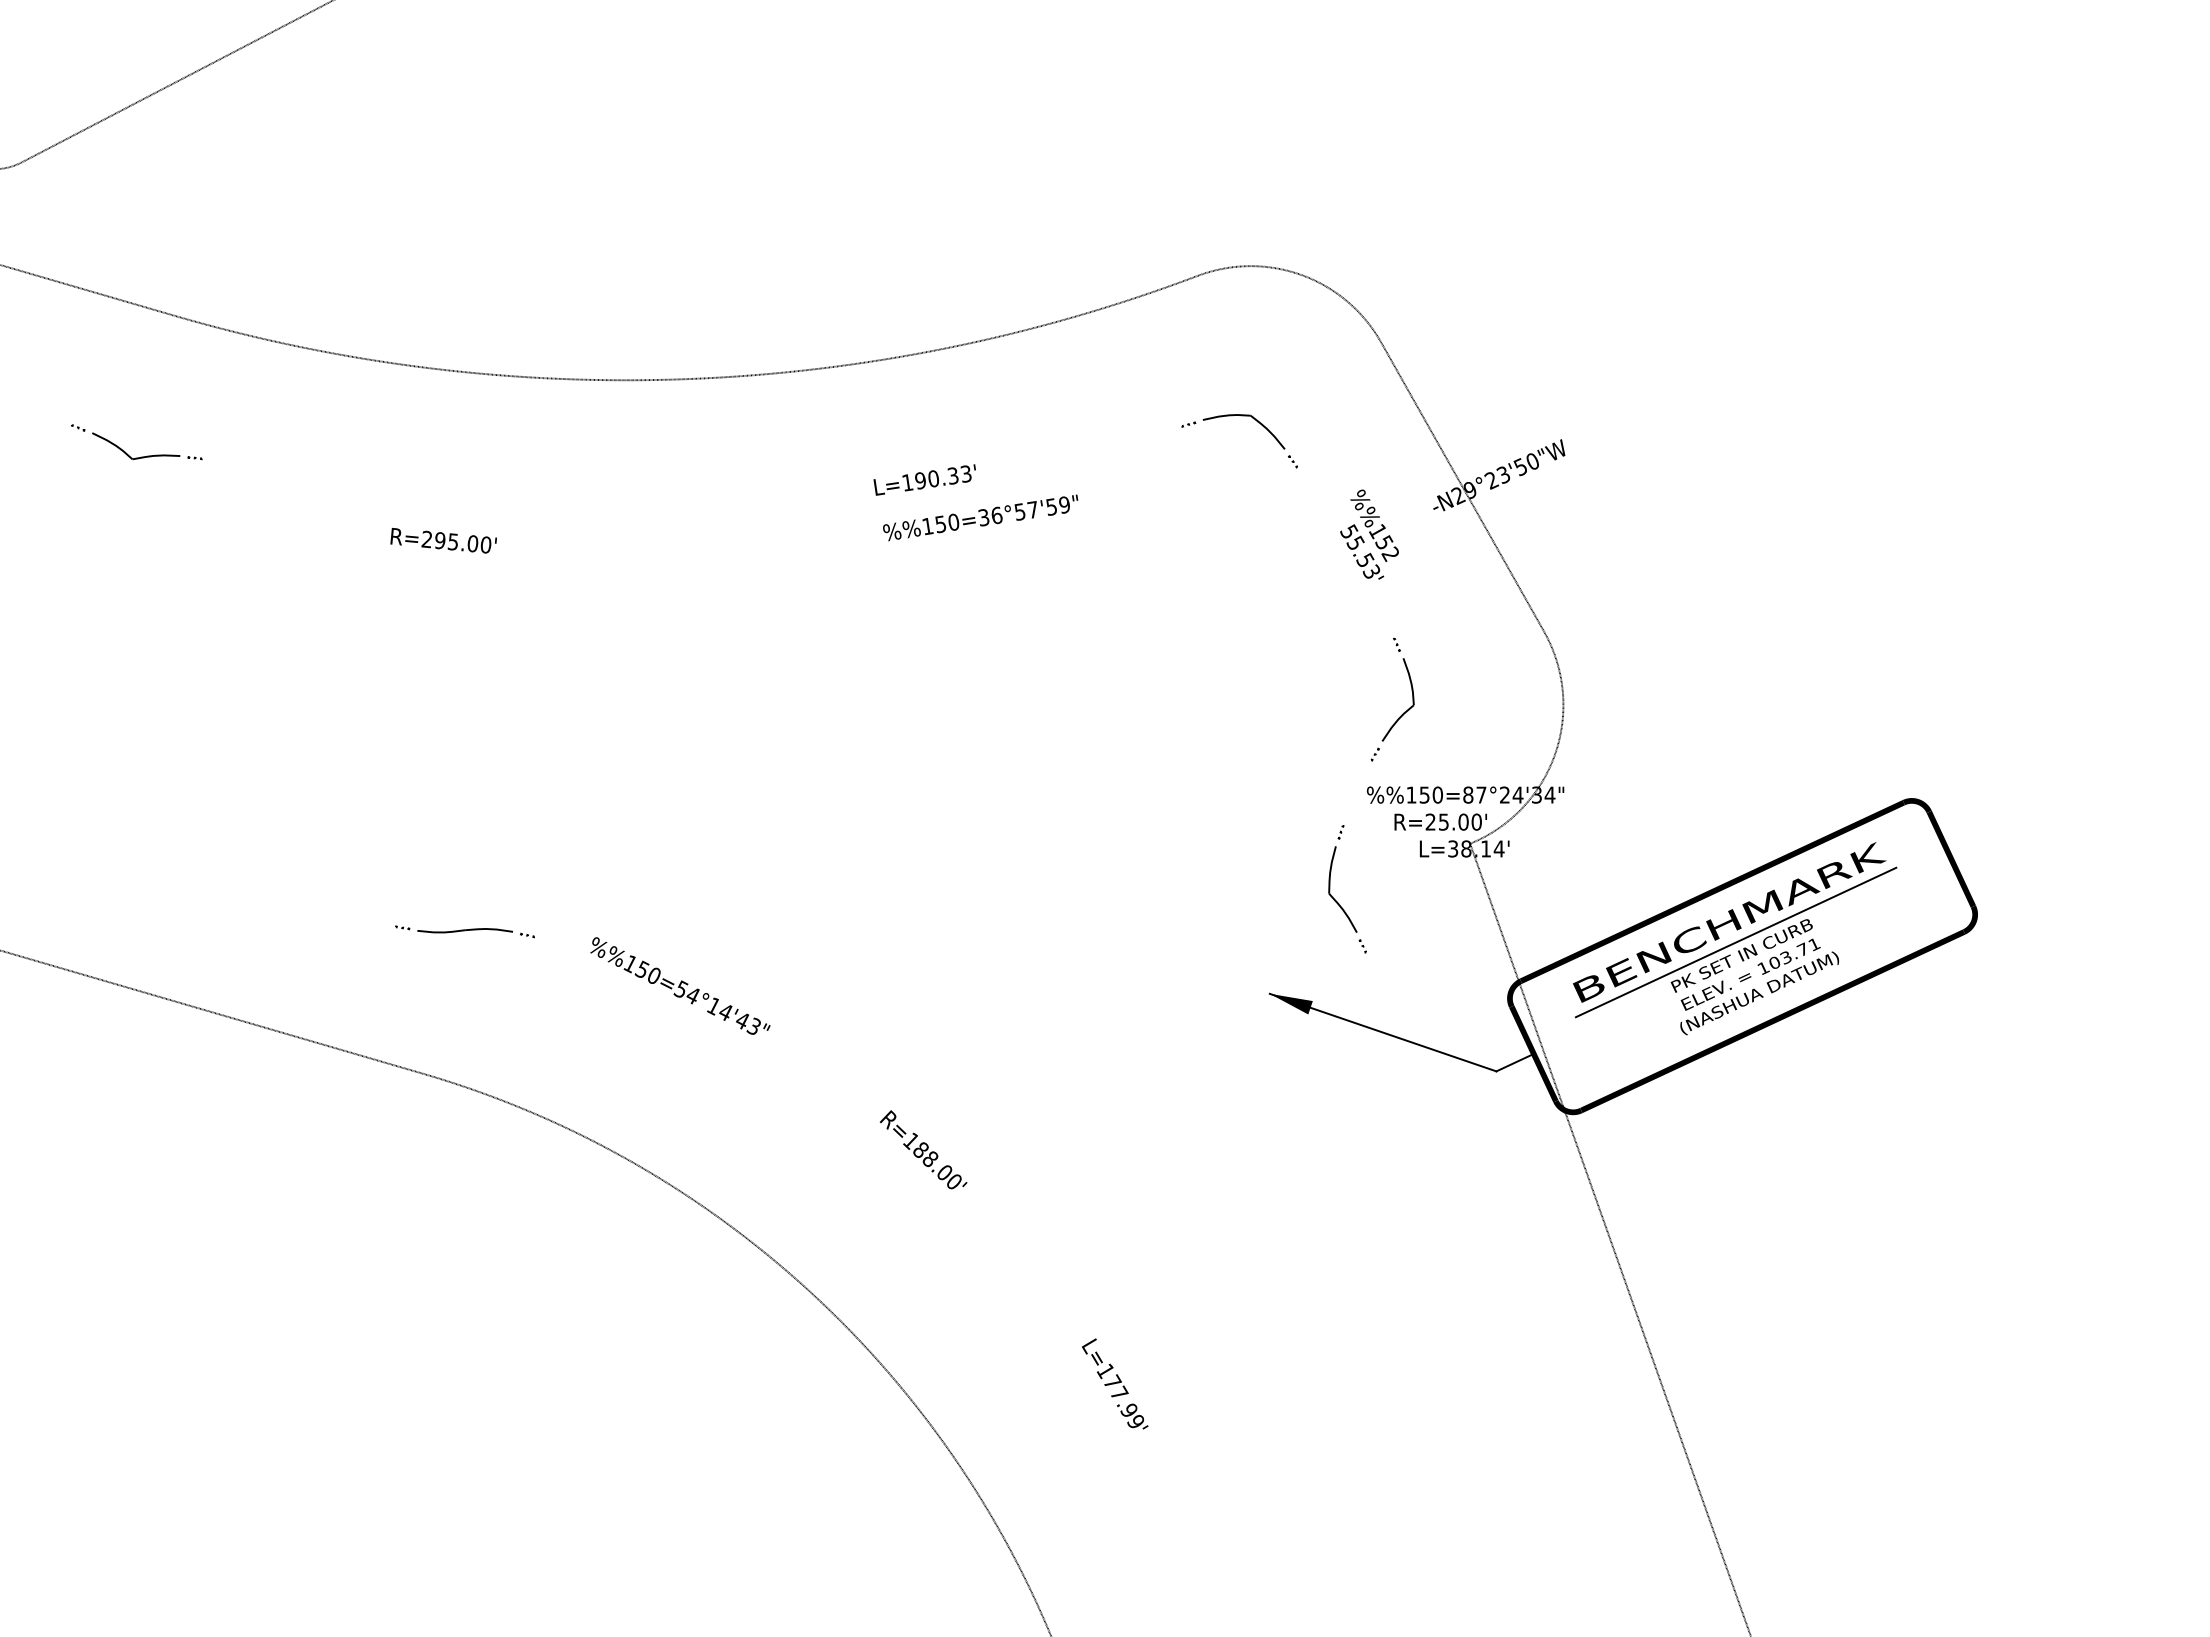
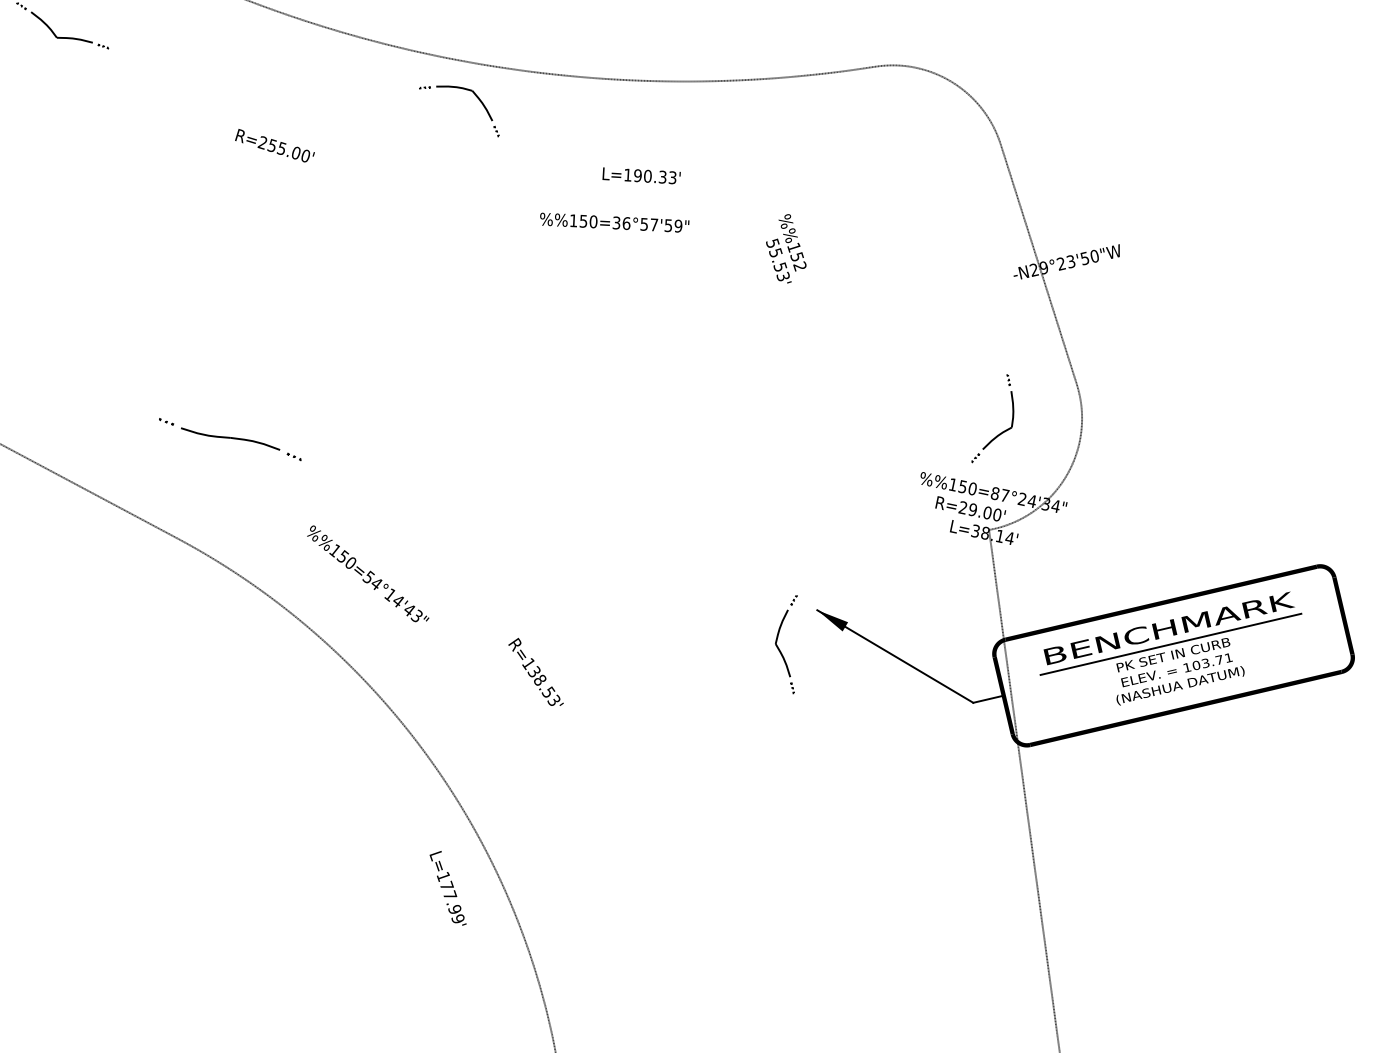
part: (1241, 416) -> (465, 89), moved
text: (980, 517) -> (614, 222), moved
text: (1369, 534) -> (787, 248), moved
text: (439, 540) -> (271, 145), R=295.00' -> R=255.00'
part: (1404, 711) -> (1003, 430), moved
text: (1443, 821) -> (972, 509), R=25.00' -> R=29.00'
part: (1336, 900) -> (780, 650), moved
part: (464, 931) -> (229, 439), size x1.4
text: (680, 985) -> (368, 574), moved
text: (936, 1165) -> (543, 685), R=188.00' -> R=138.53'
text: (1115, 1383) -> (448, 887), moved

